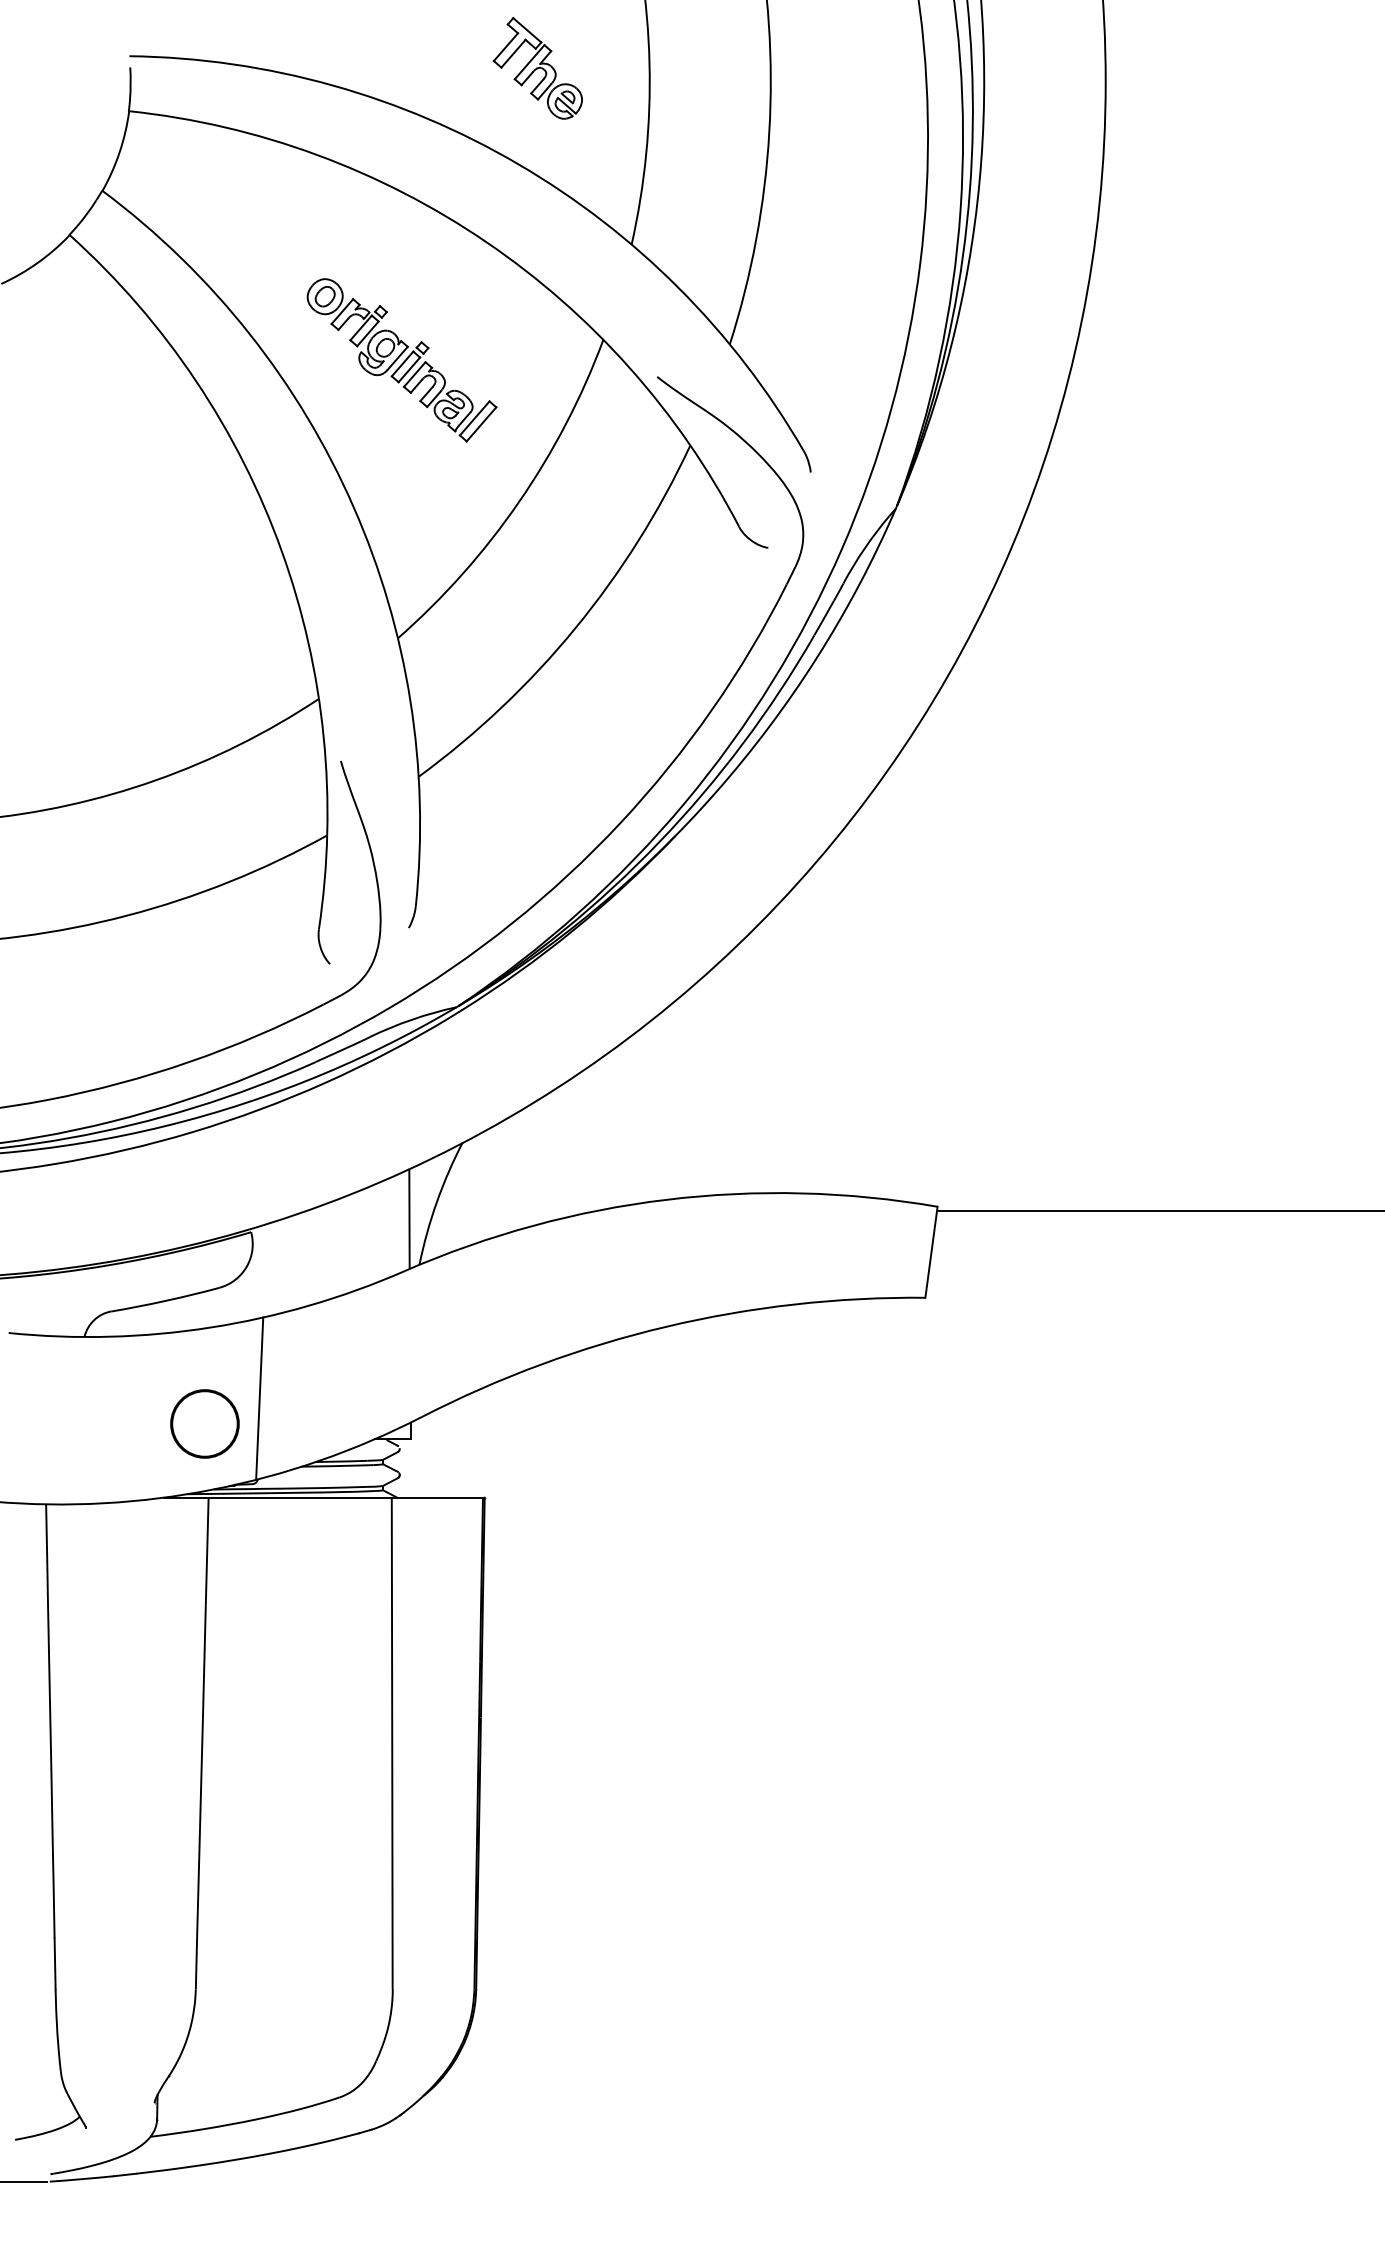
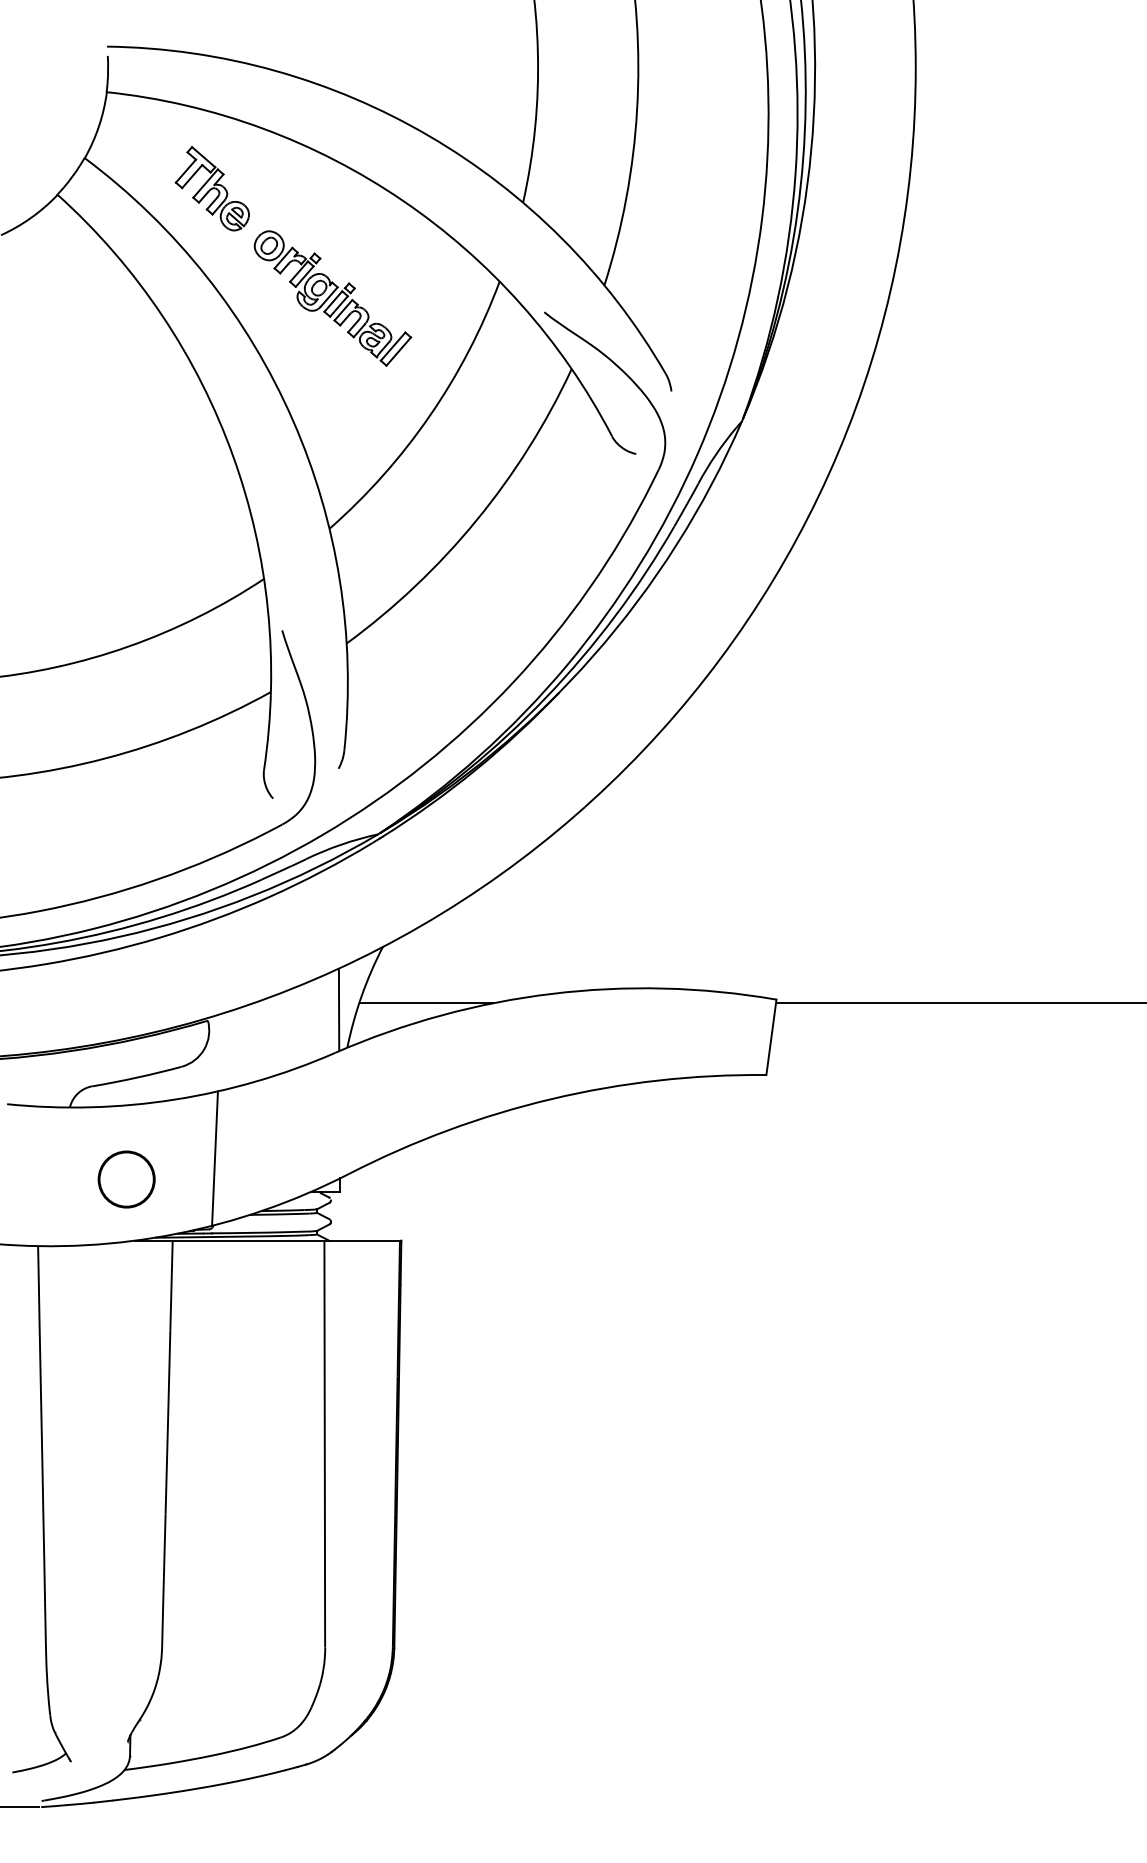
part: (536, 68) -> (211, 188), moved
line: (516, 1211) -> (427, 1003), added
circle: (204, 1423) -> (126, 1179), moved

